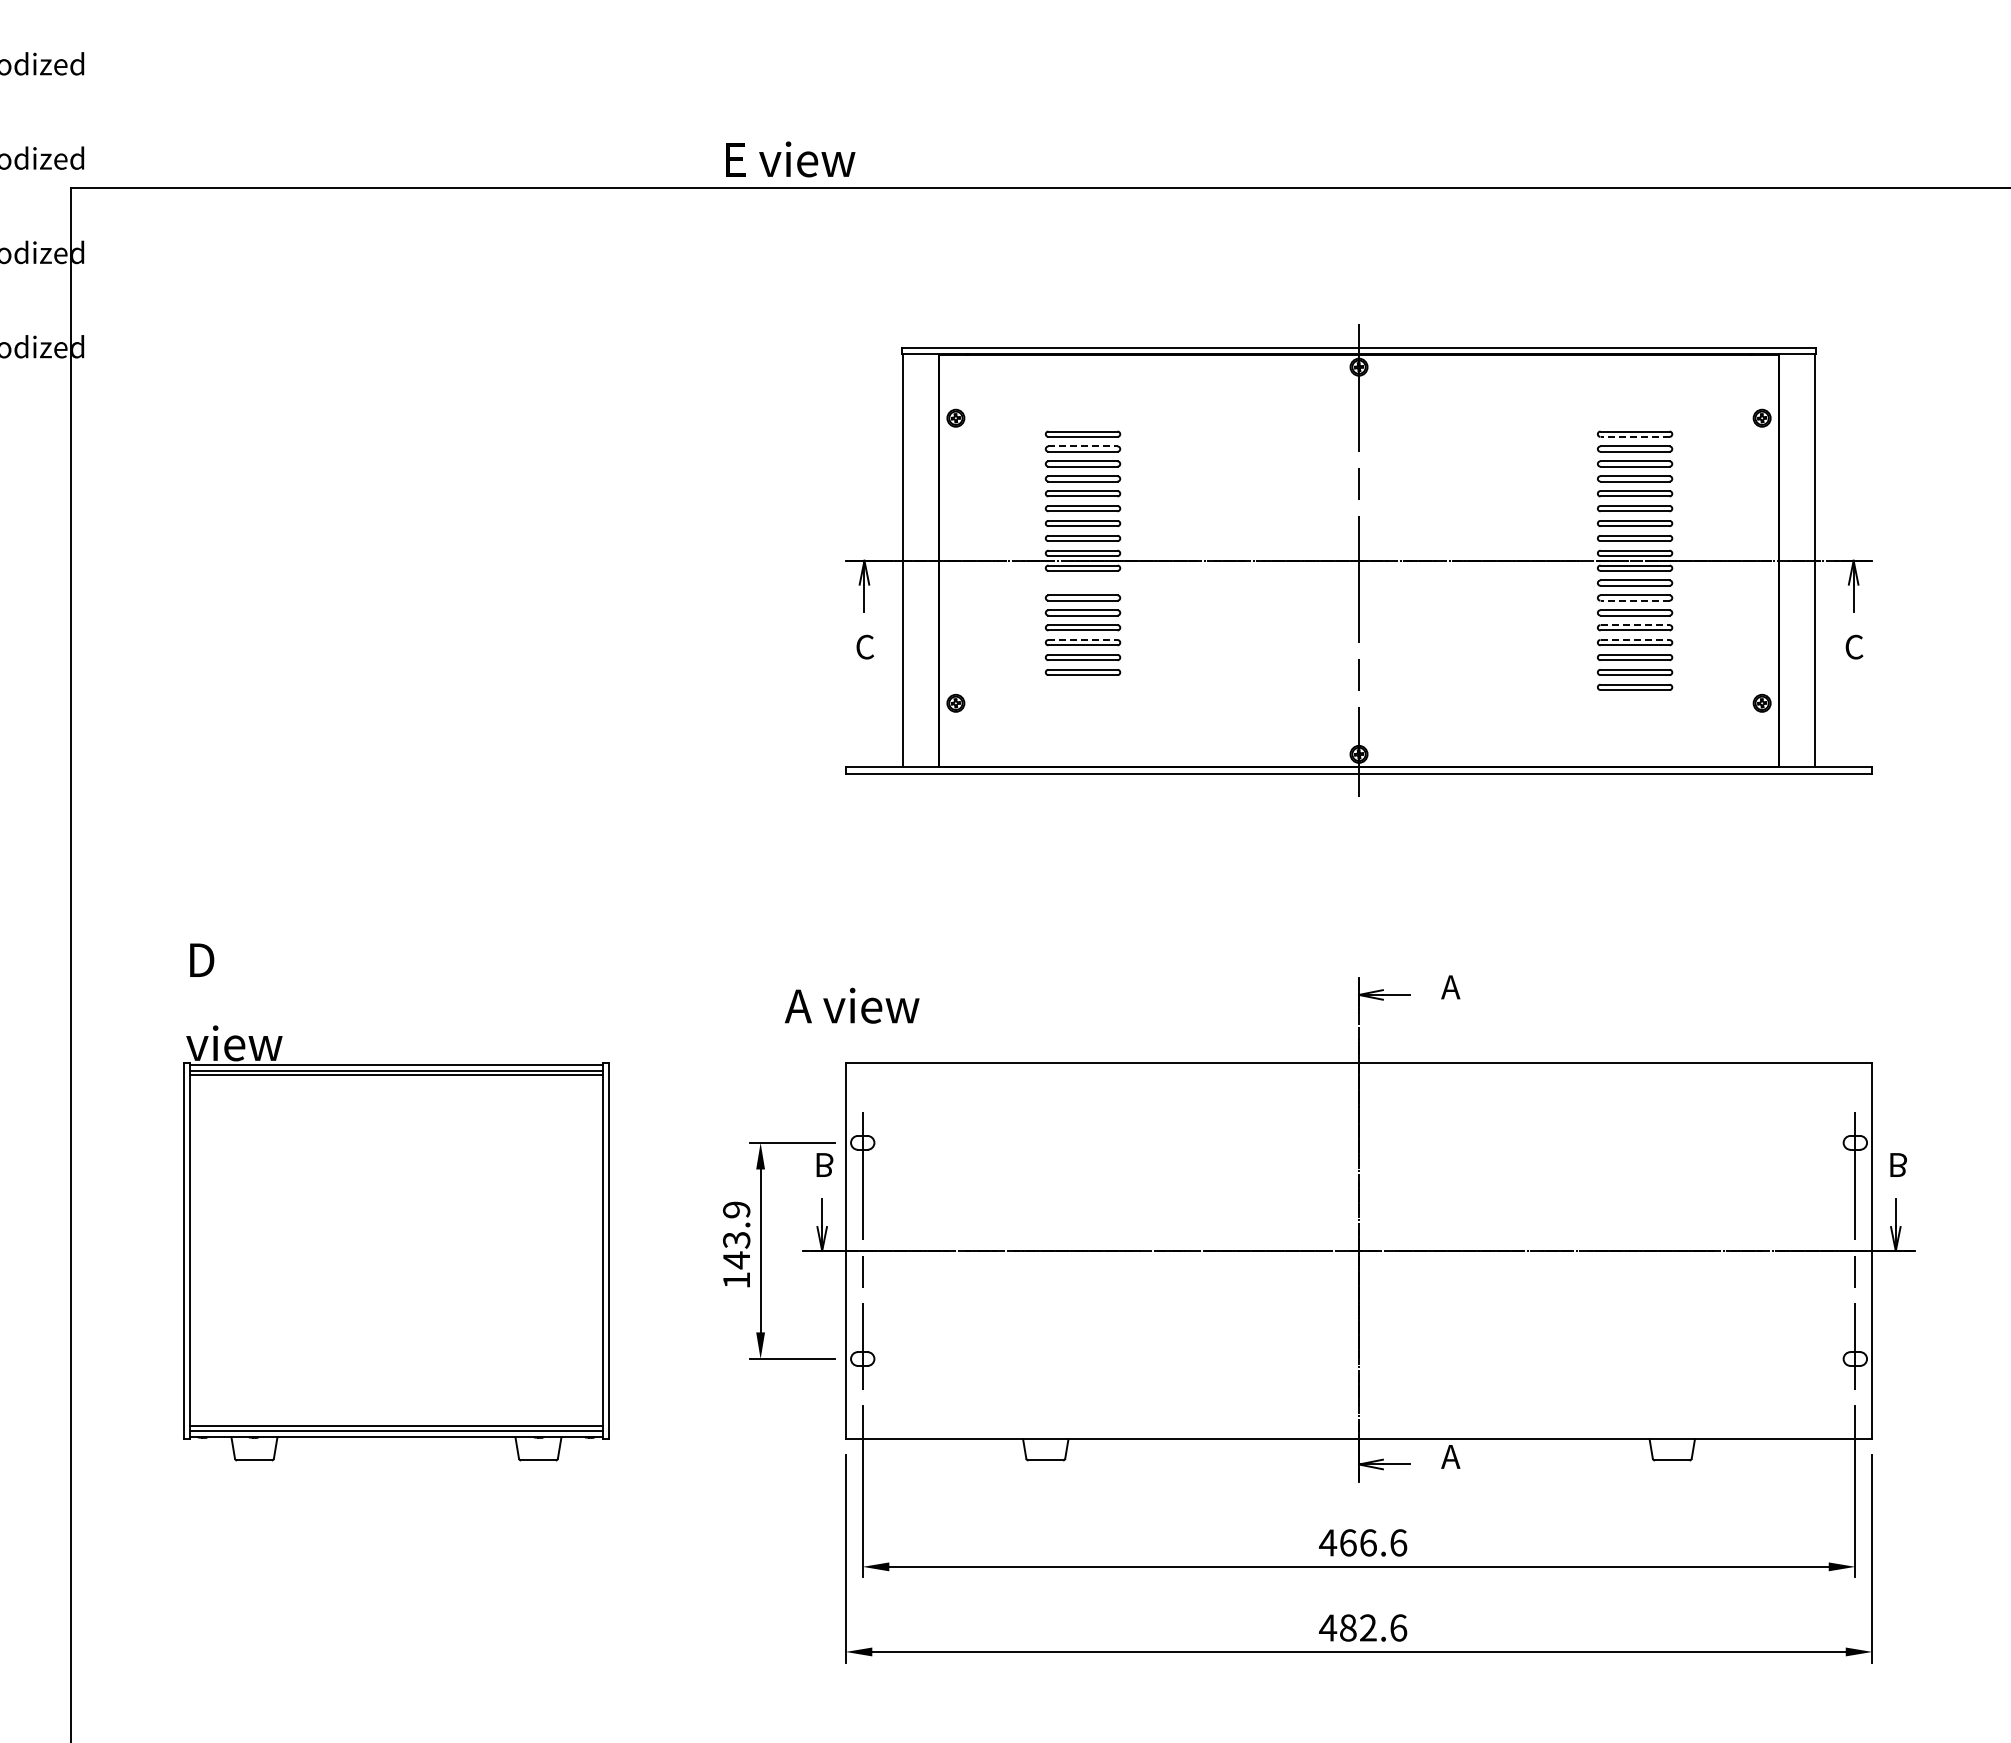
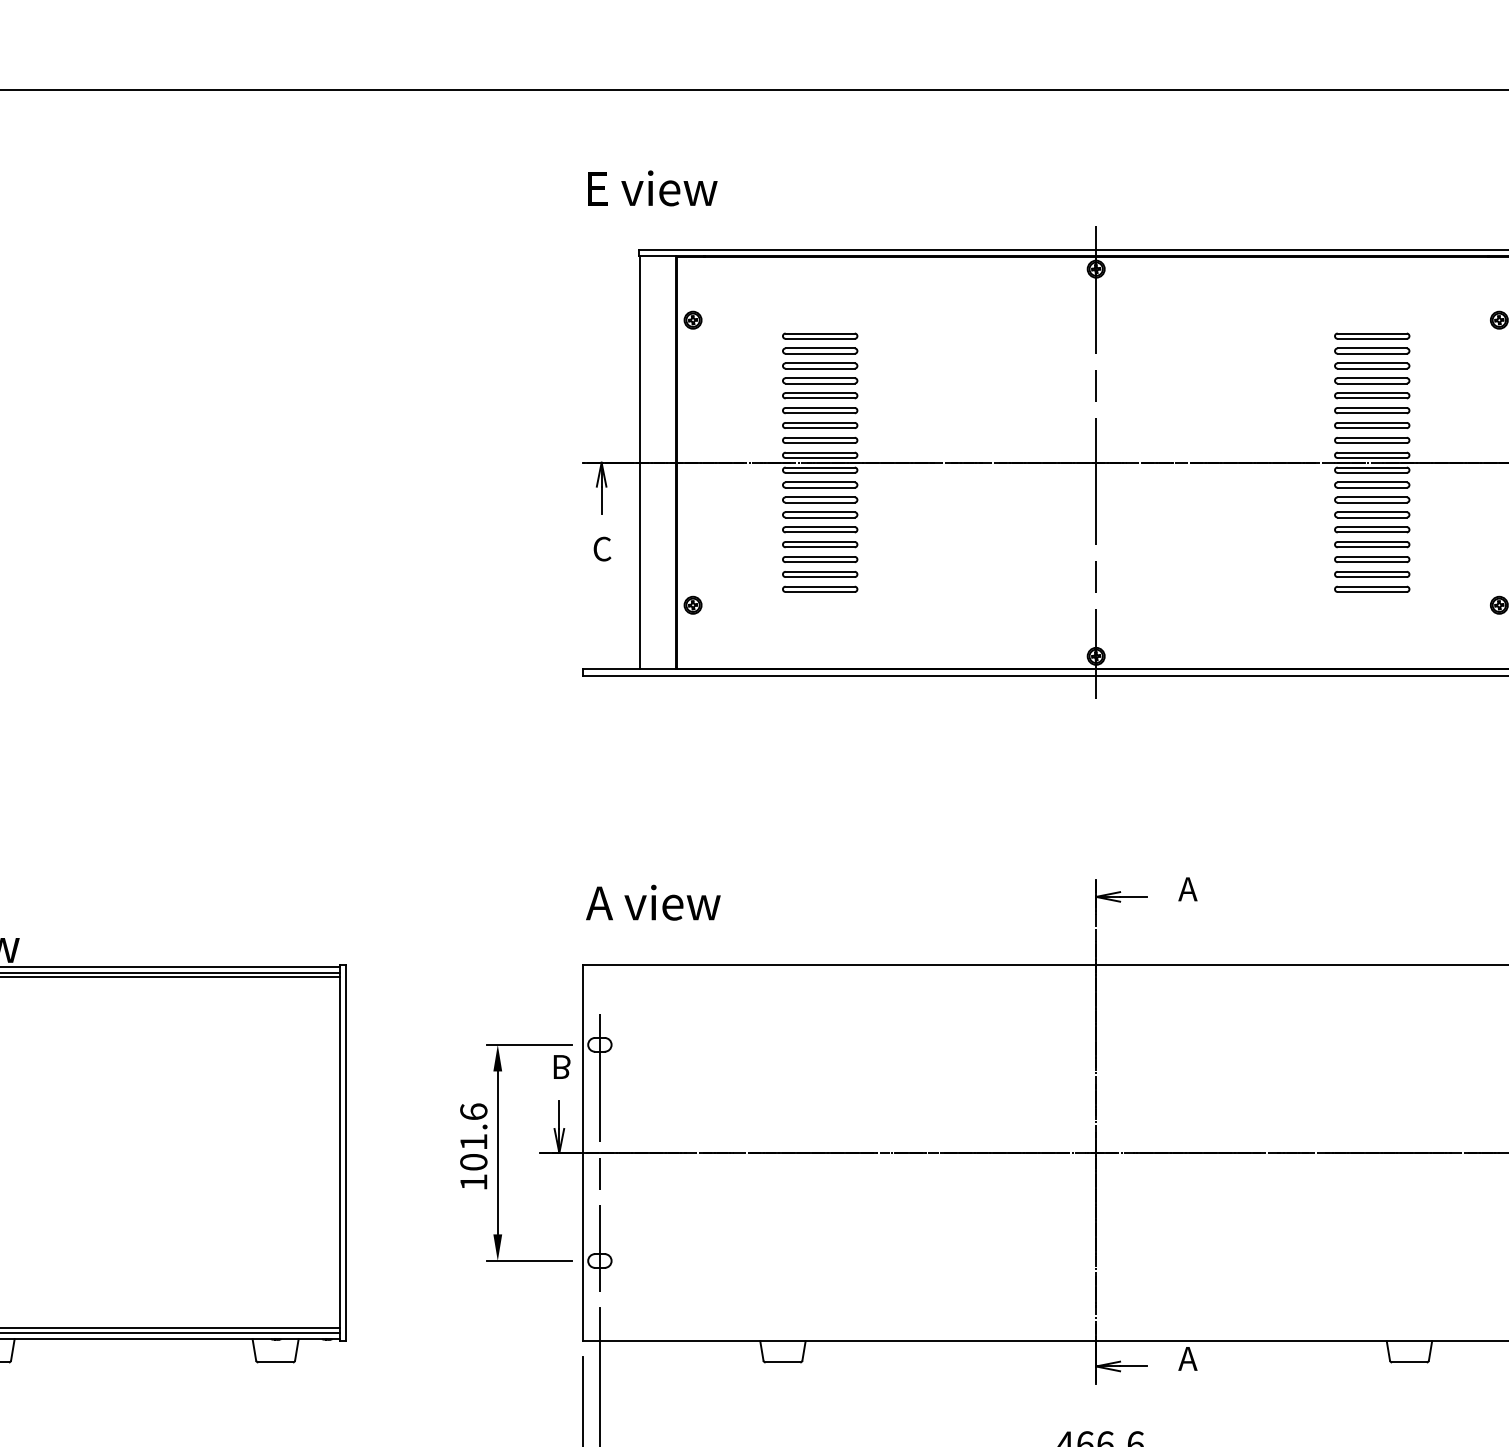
text: (790, 159) -> (652, 188), moved
line: (1635, 436) -> (1372, 338), dashed -> solid
line: (1083, 446) -> (820, 348), dashed -> solid
part: (1082, 582) -> (819, 484), added
line: (1635, 600) -> (1372, 502), dashed -> solid
line: (1635, 625) -> (1372, 527), dashed -> solid
line: (1083, 640) -> (820, 542), dashed -> solid
line: (1635, 640) -> (1372, 542), dashed -> solid
part: (1082, 686) -> (819, 588), added
text: (852, 1005) -> (653, 902), moved
text: (736, 1235) -> (473, 1137), 143.9 -> 101.6

